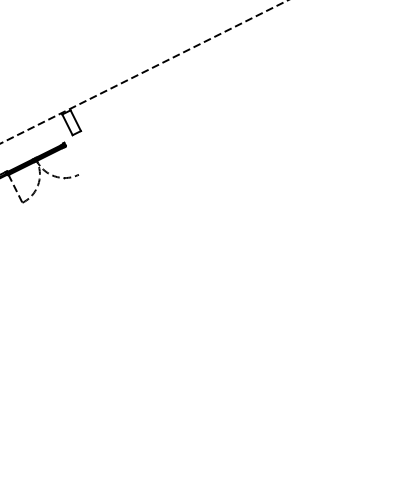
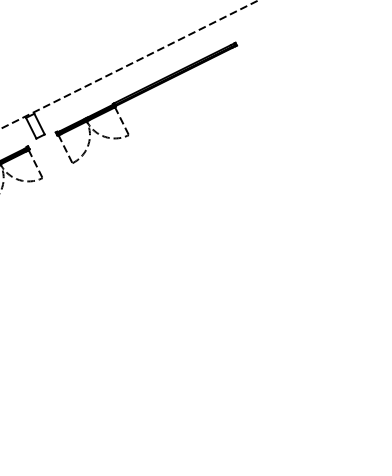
part: (178, 90) -> (142, 93), added
line: (71, 160) -> (35, 163), added

